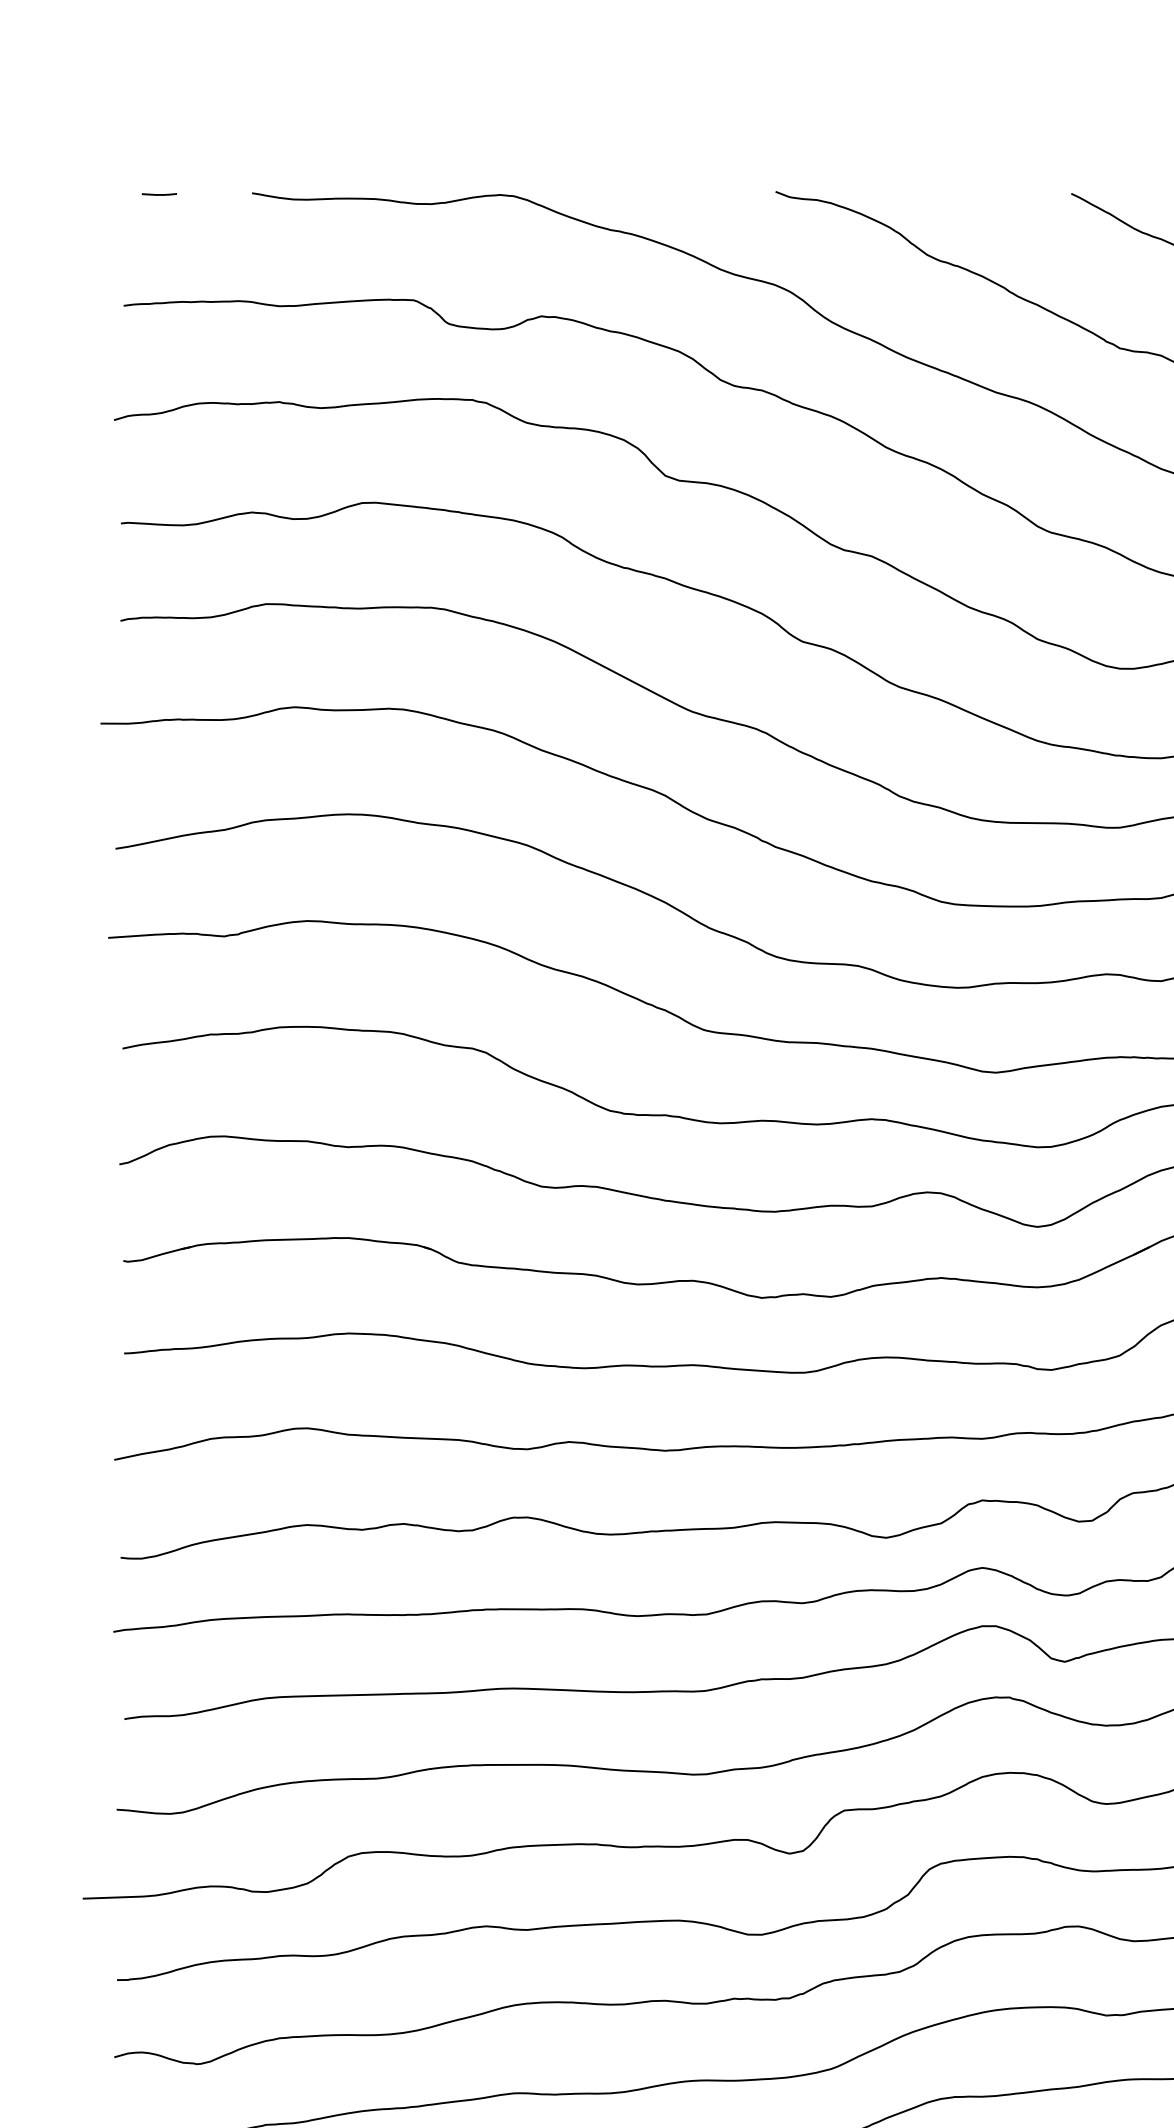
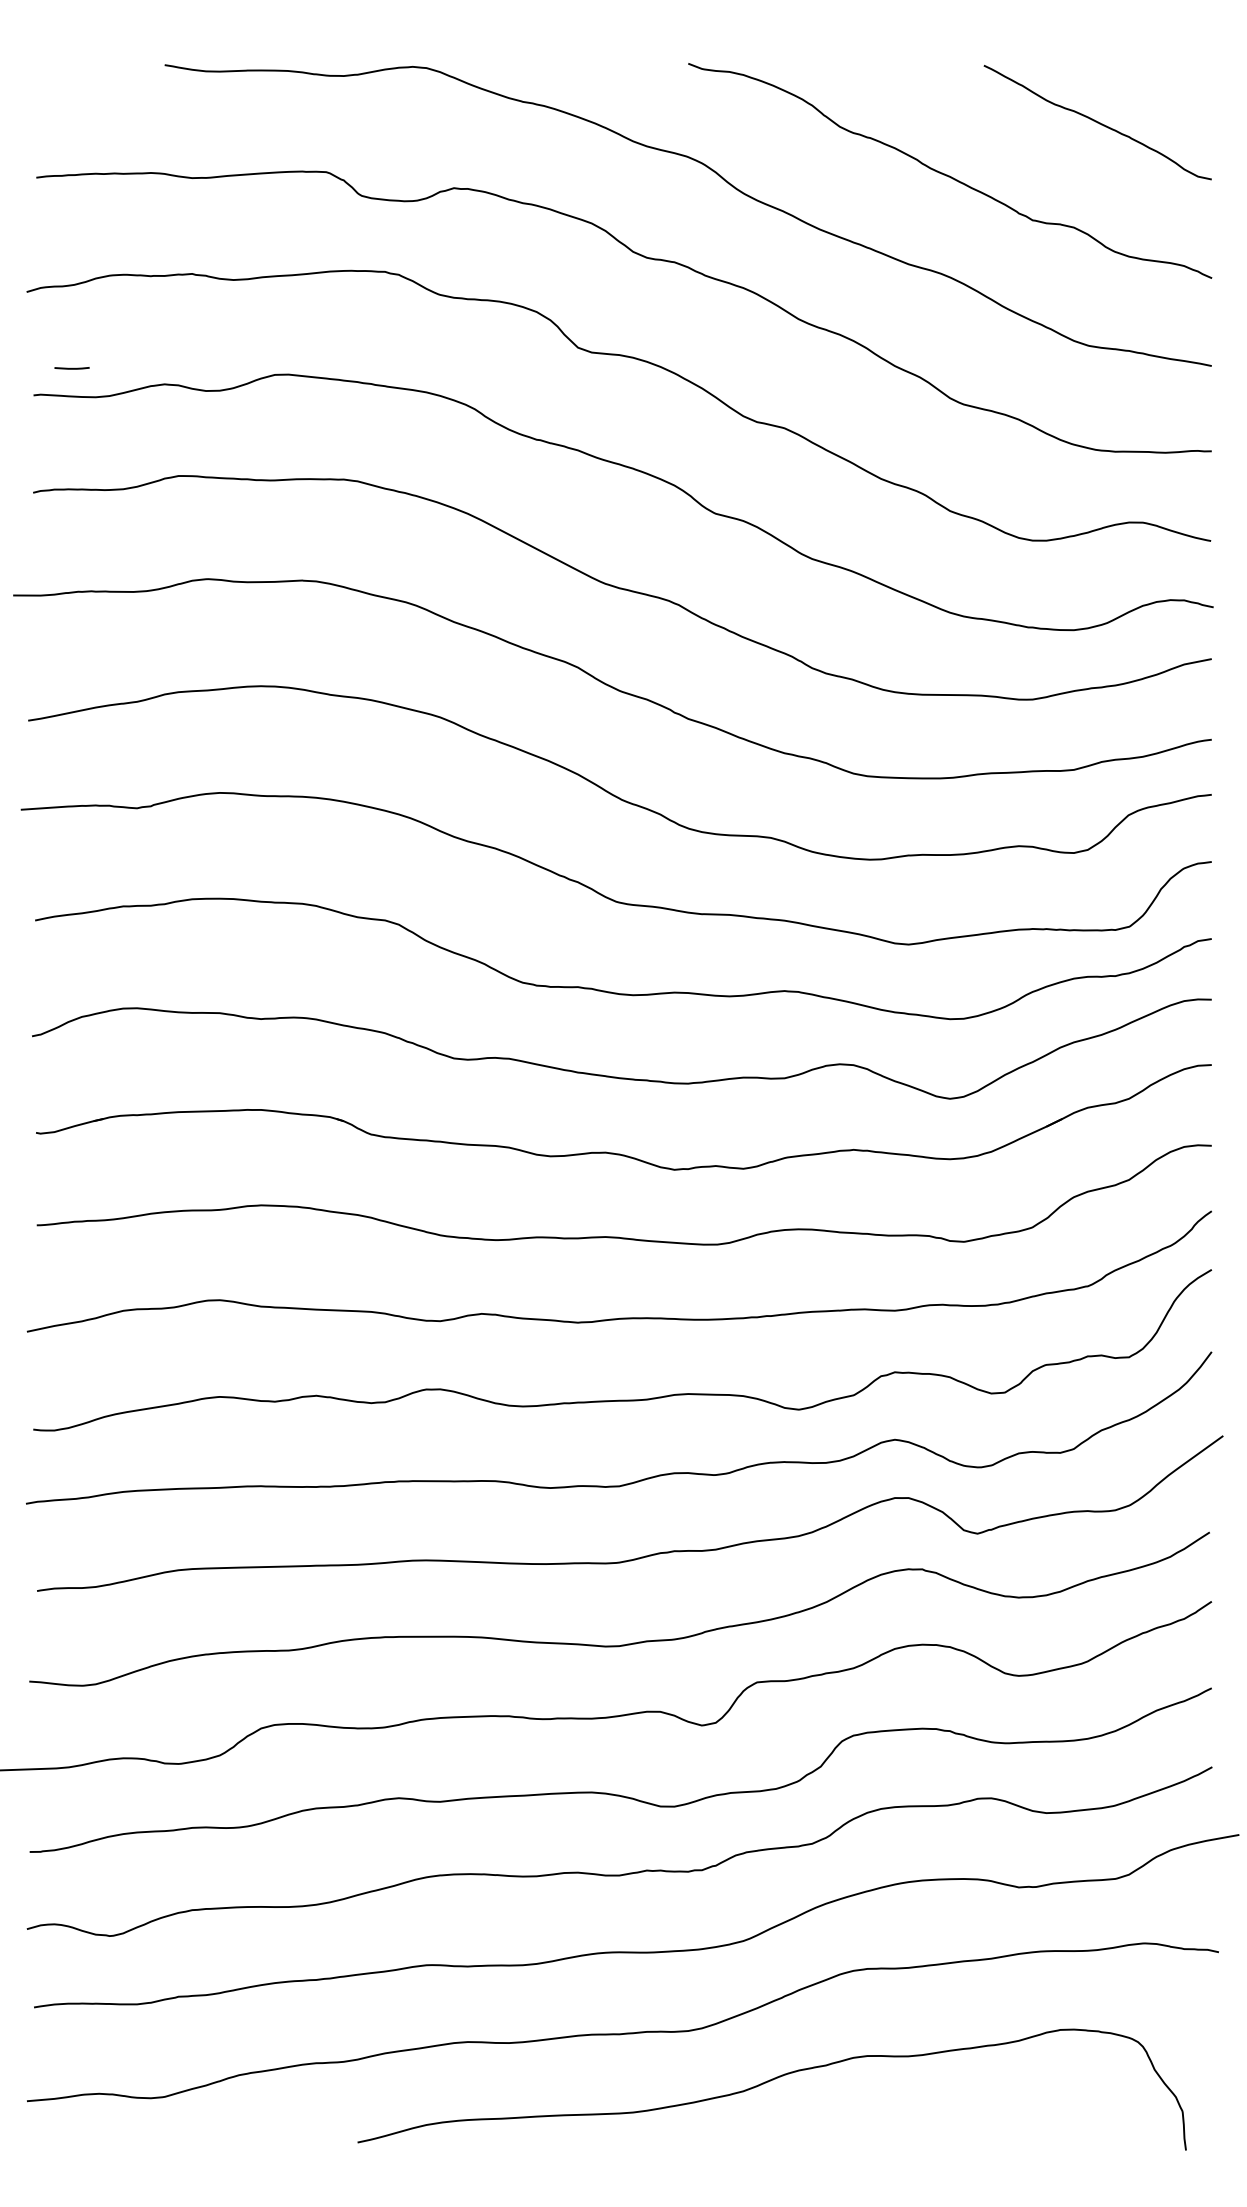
line: (158, 194) -> (71, 368), moved

